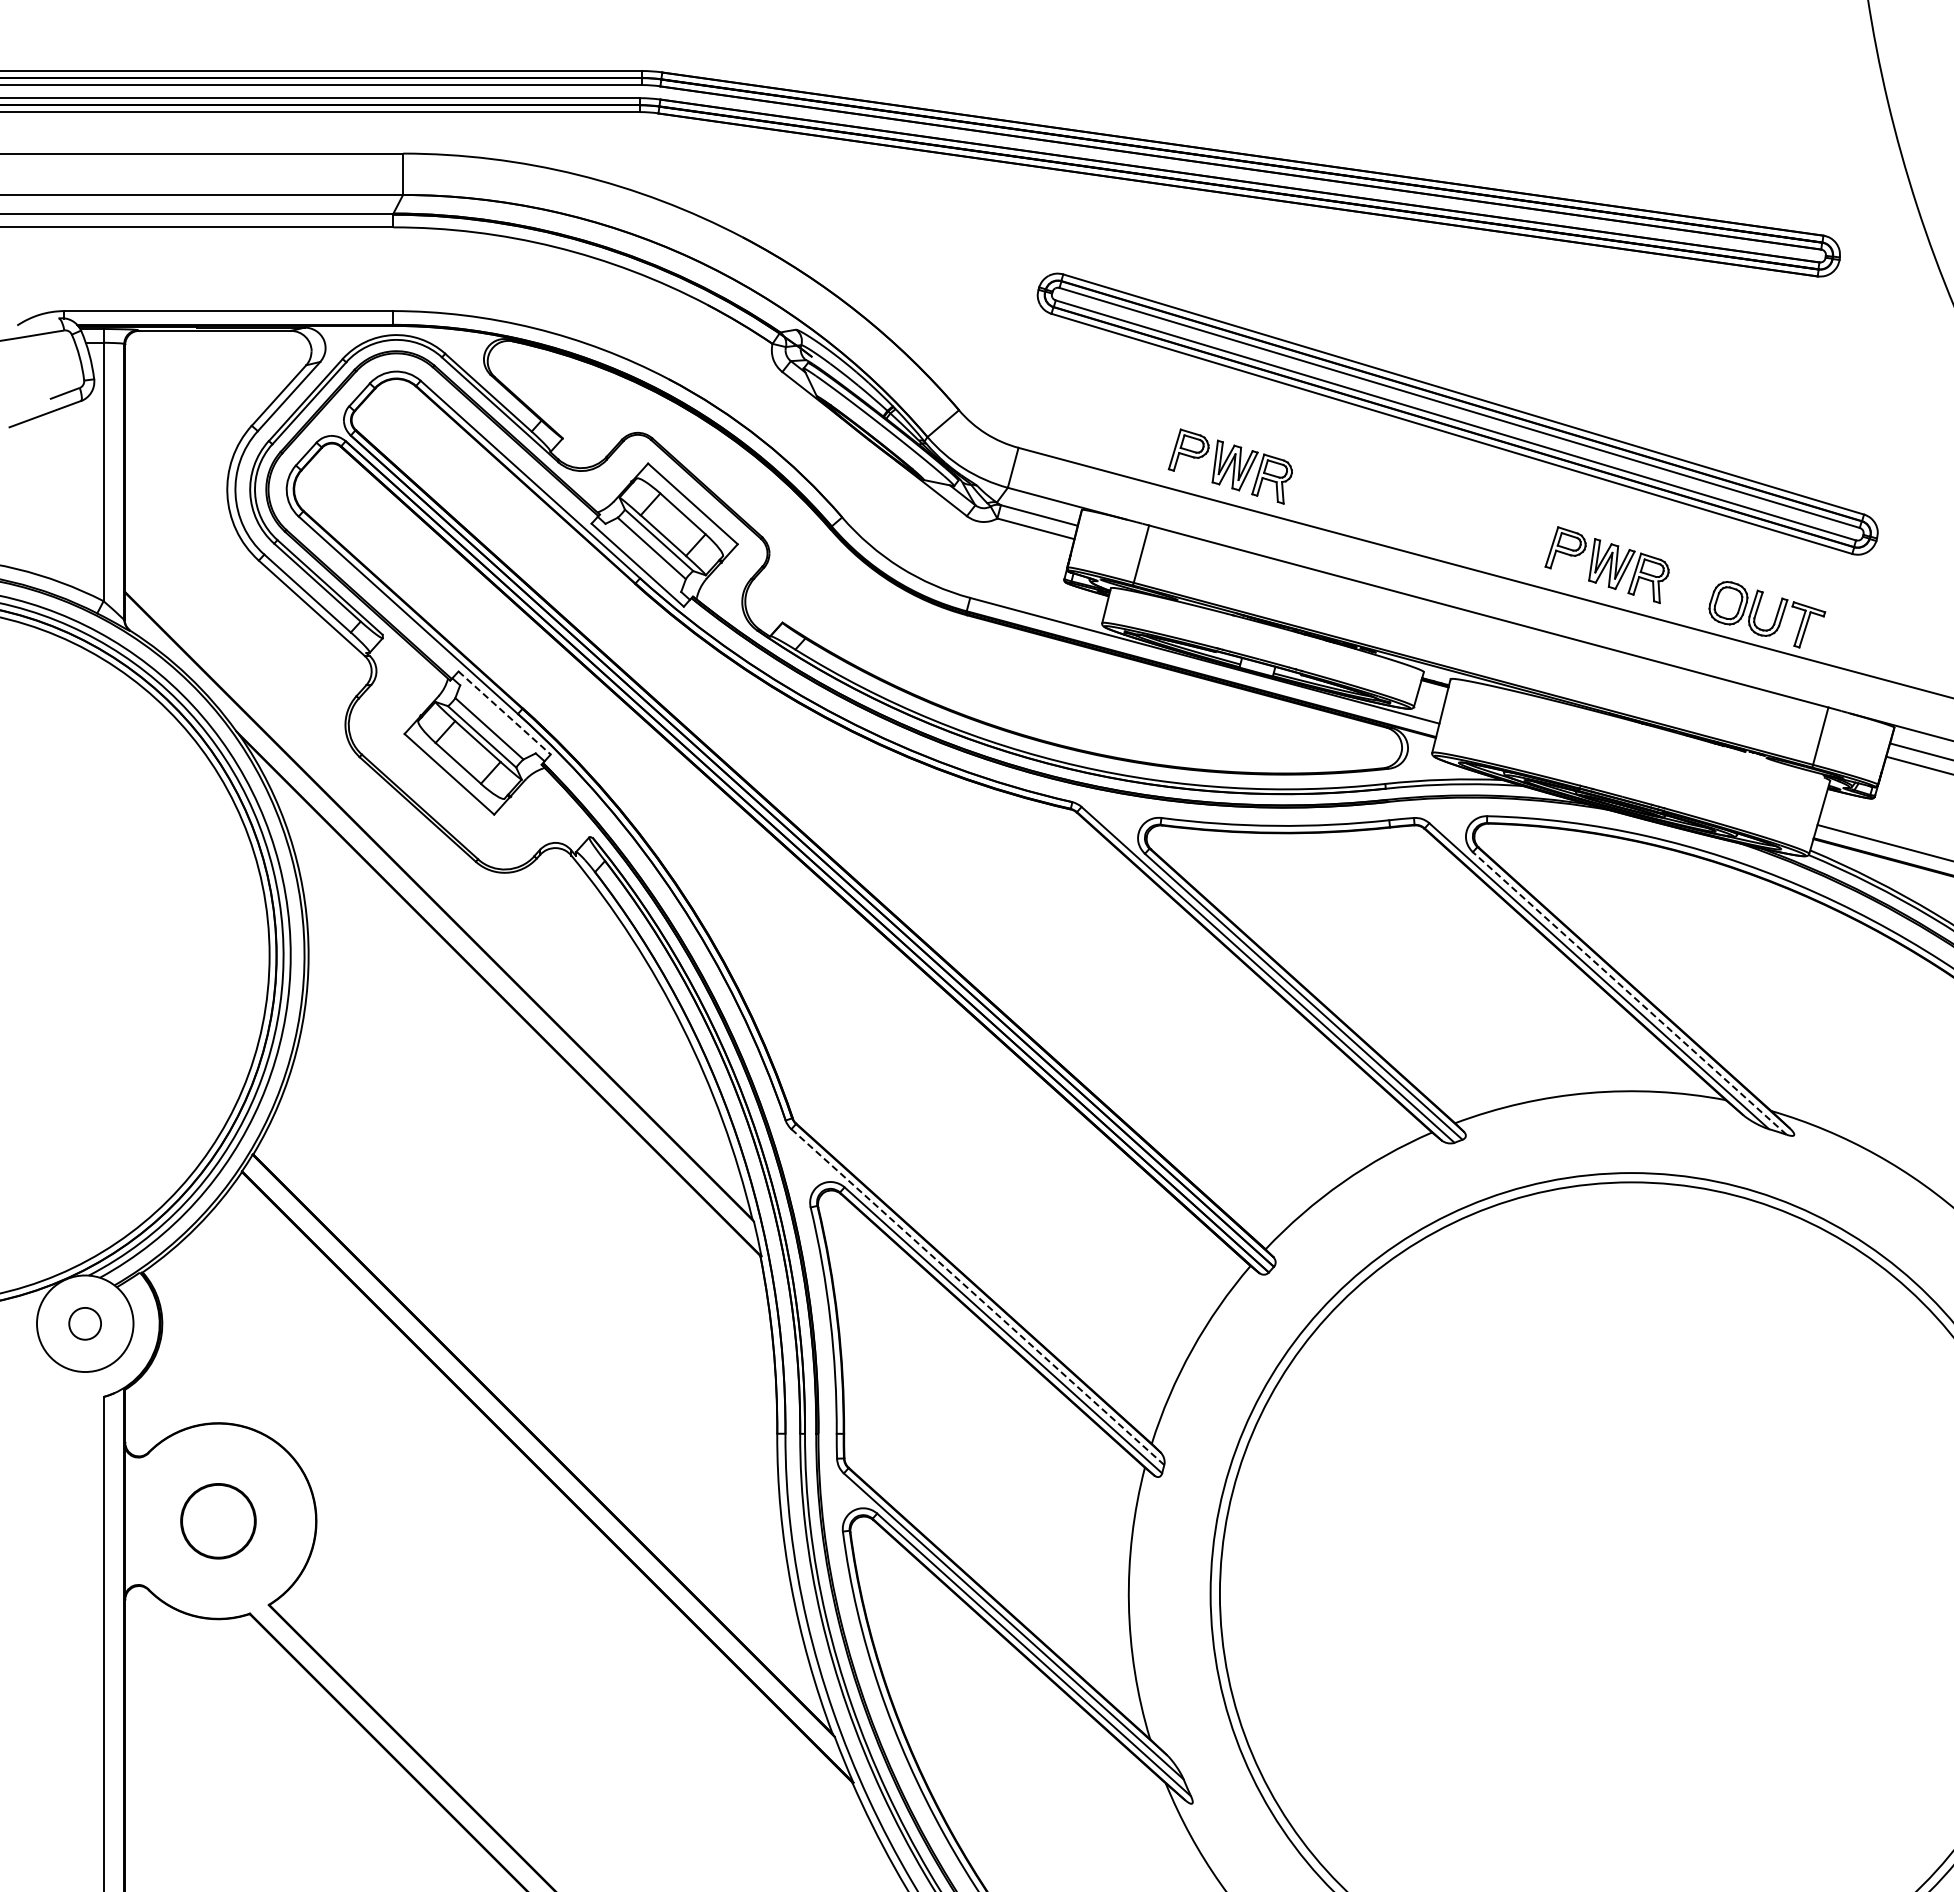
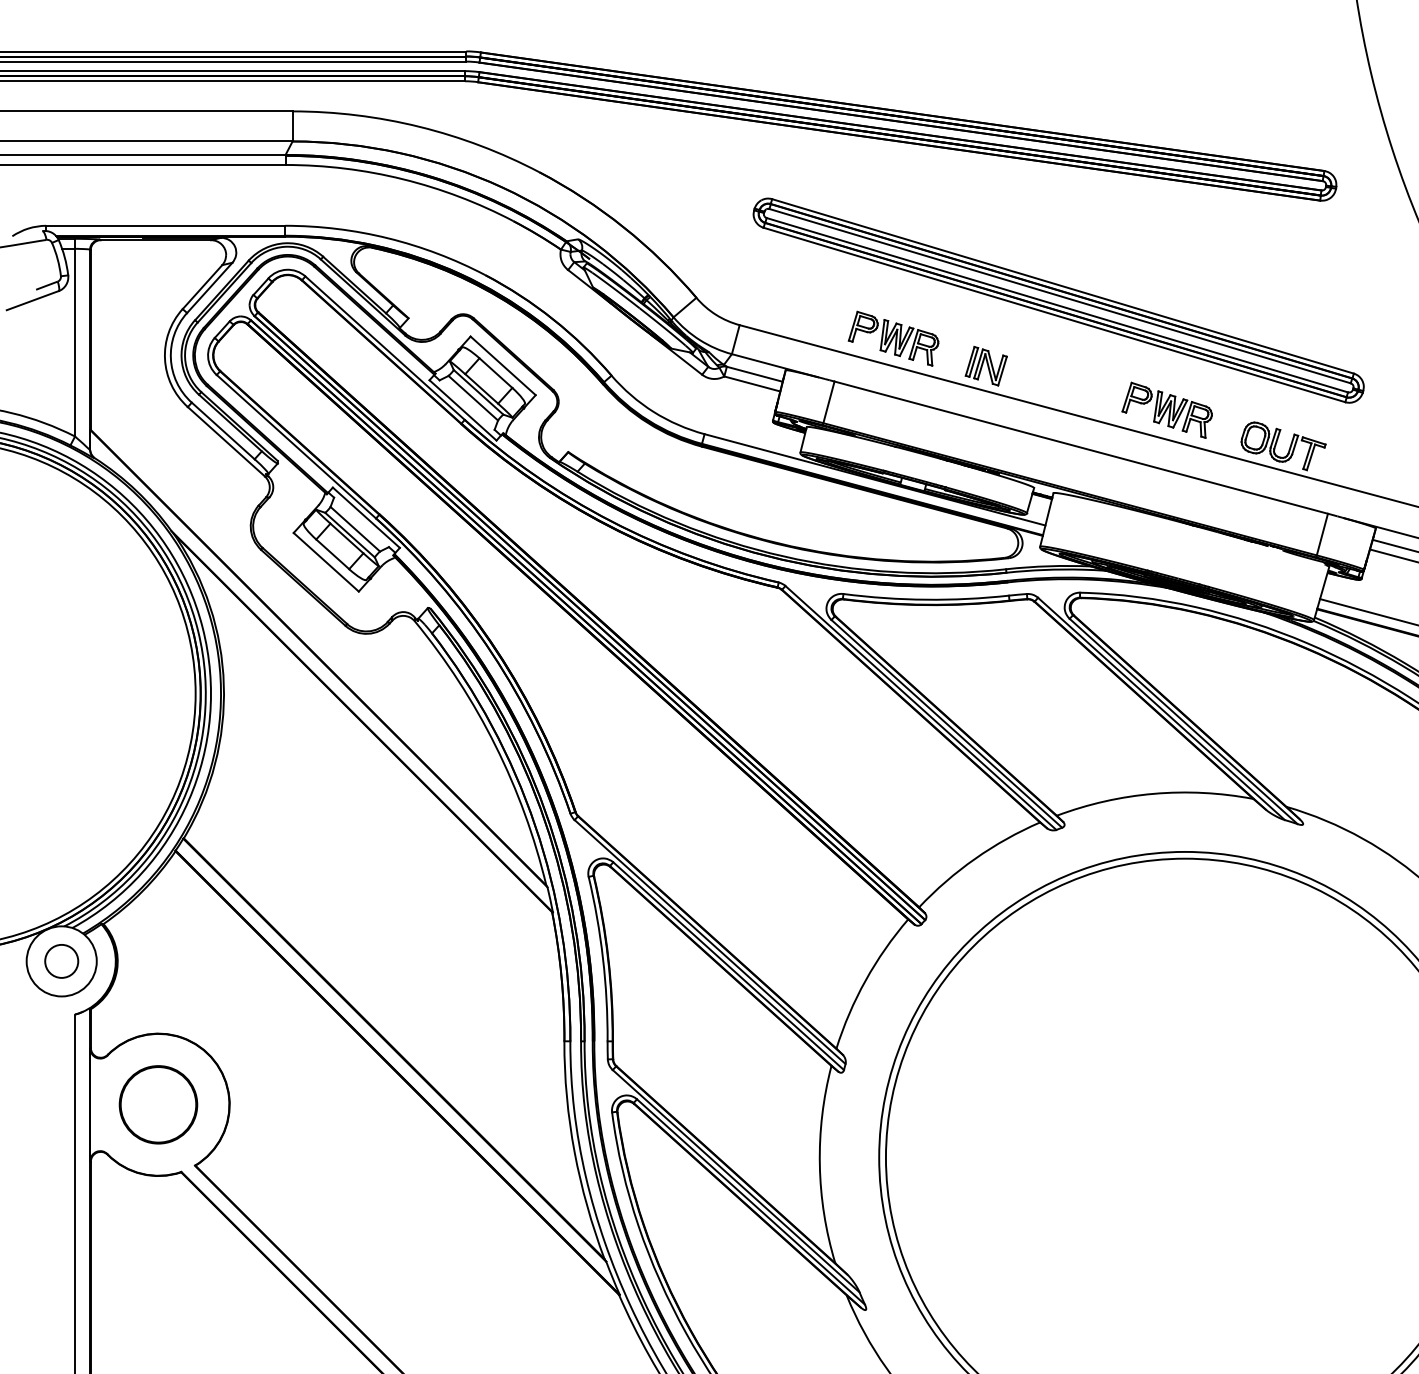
part: (1357, 503) -> (985, 365), added
line: (505, 713) -> (367, 518), dashed -> solid
line: (1629, 993) -> (1183, 721), dashed -> solid
line: (977, 1297) -> (709, 942), dashed -> solid
circle: (84, 1323) -> (61, 961), size x1.43
part: (218, 1521) -> (158, 1105), size x1.43

